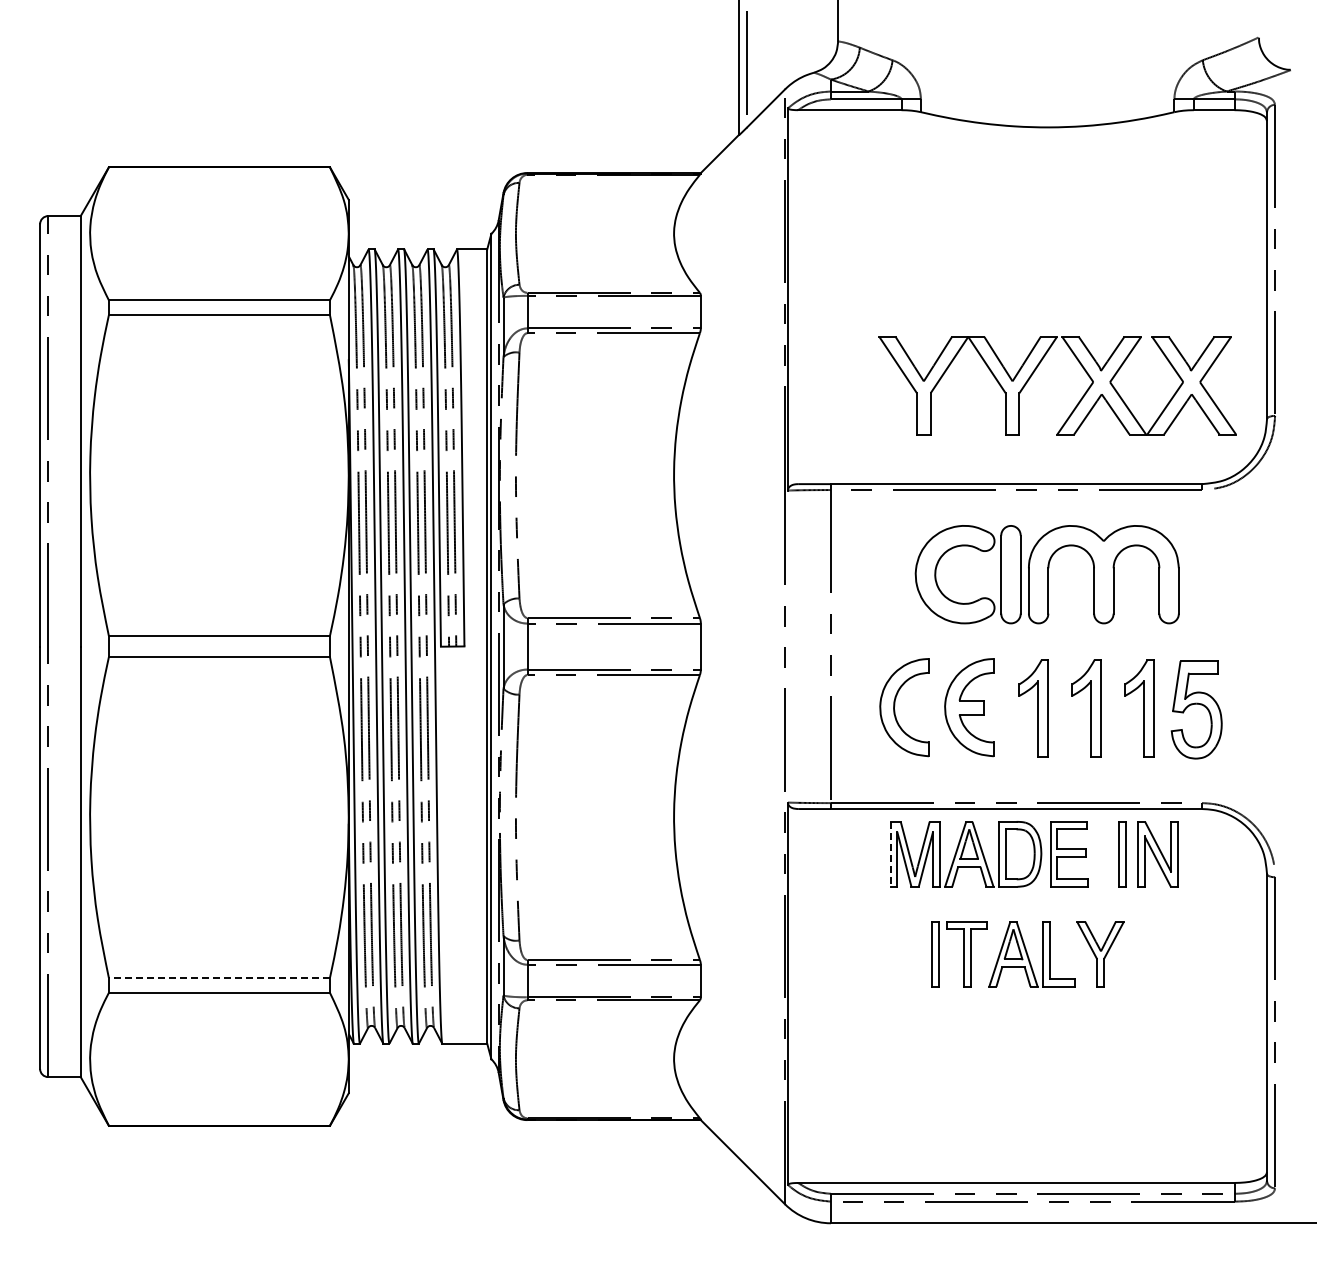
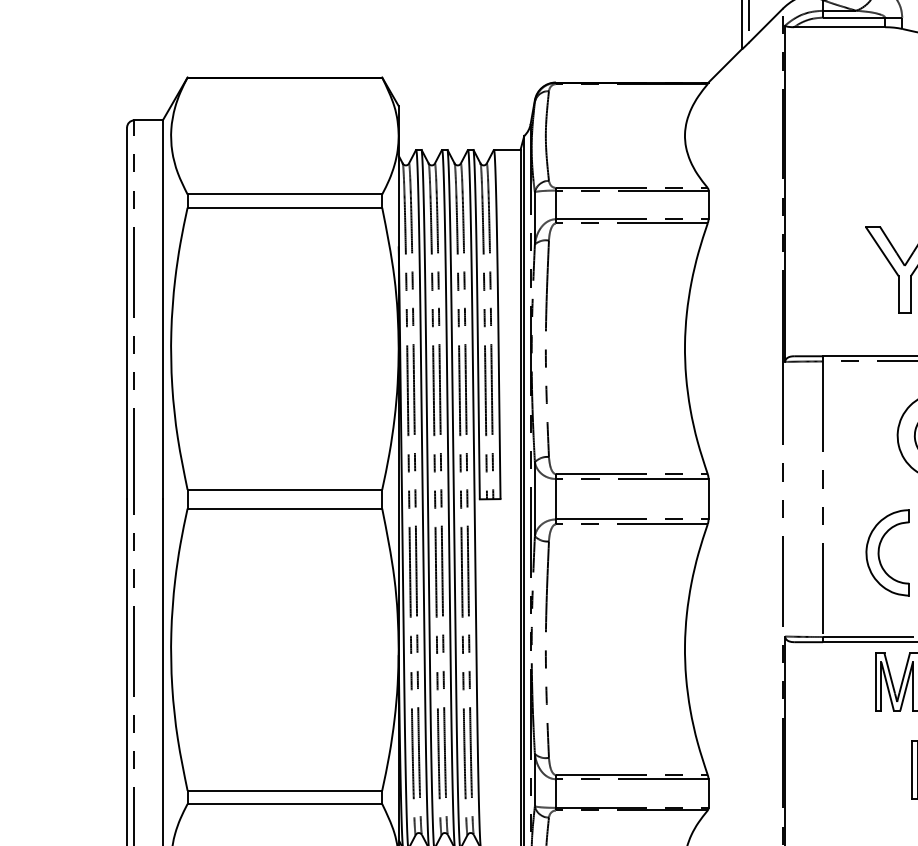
line: (890, 854) -> (875, 682), dashed -> solid
line: (219, 977) -> (284, 790), dashed -> solid

